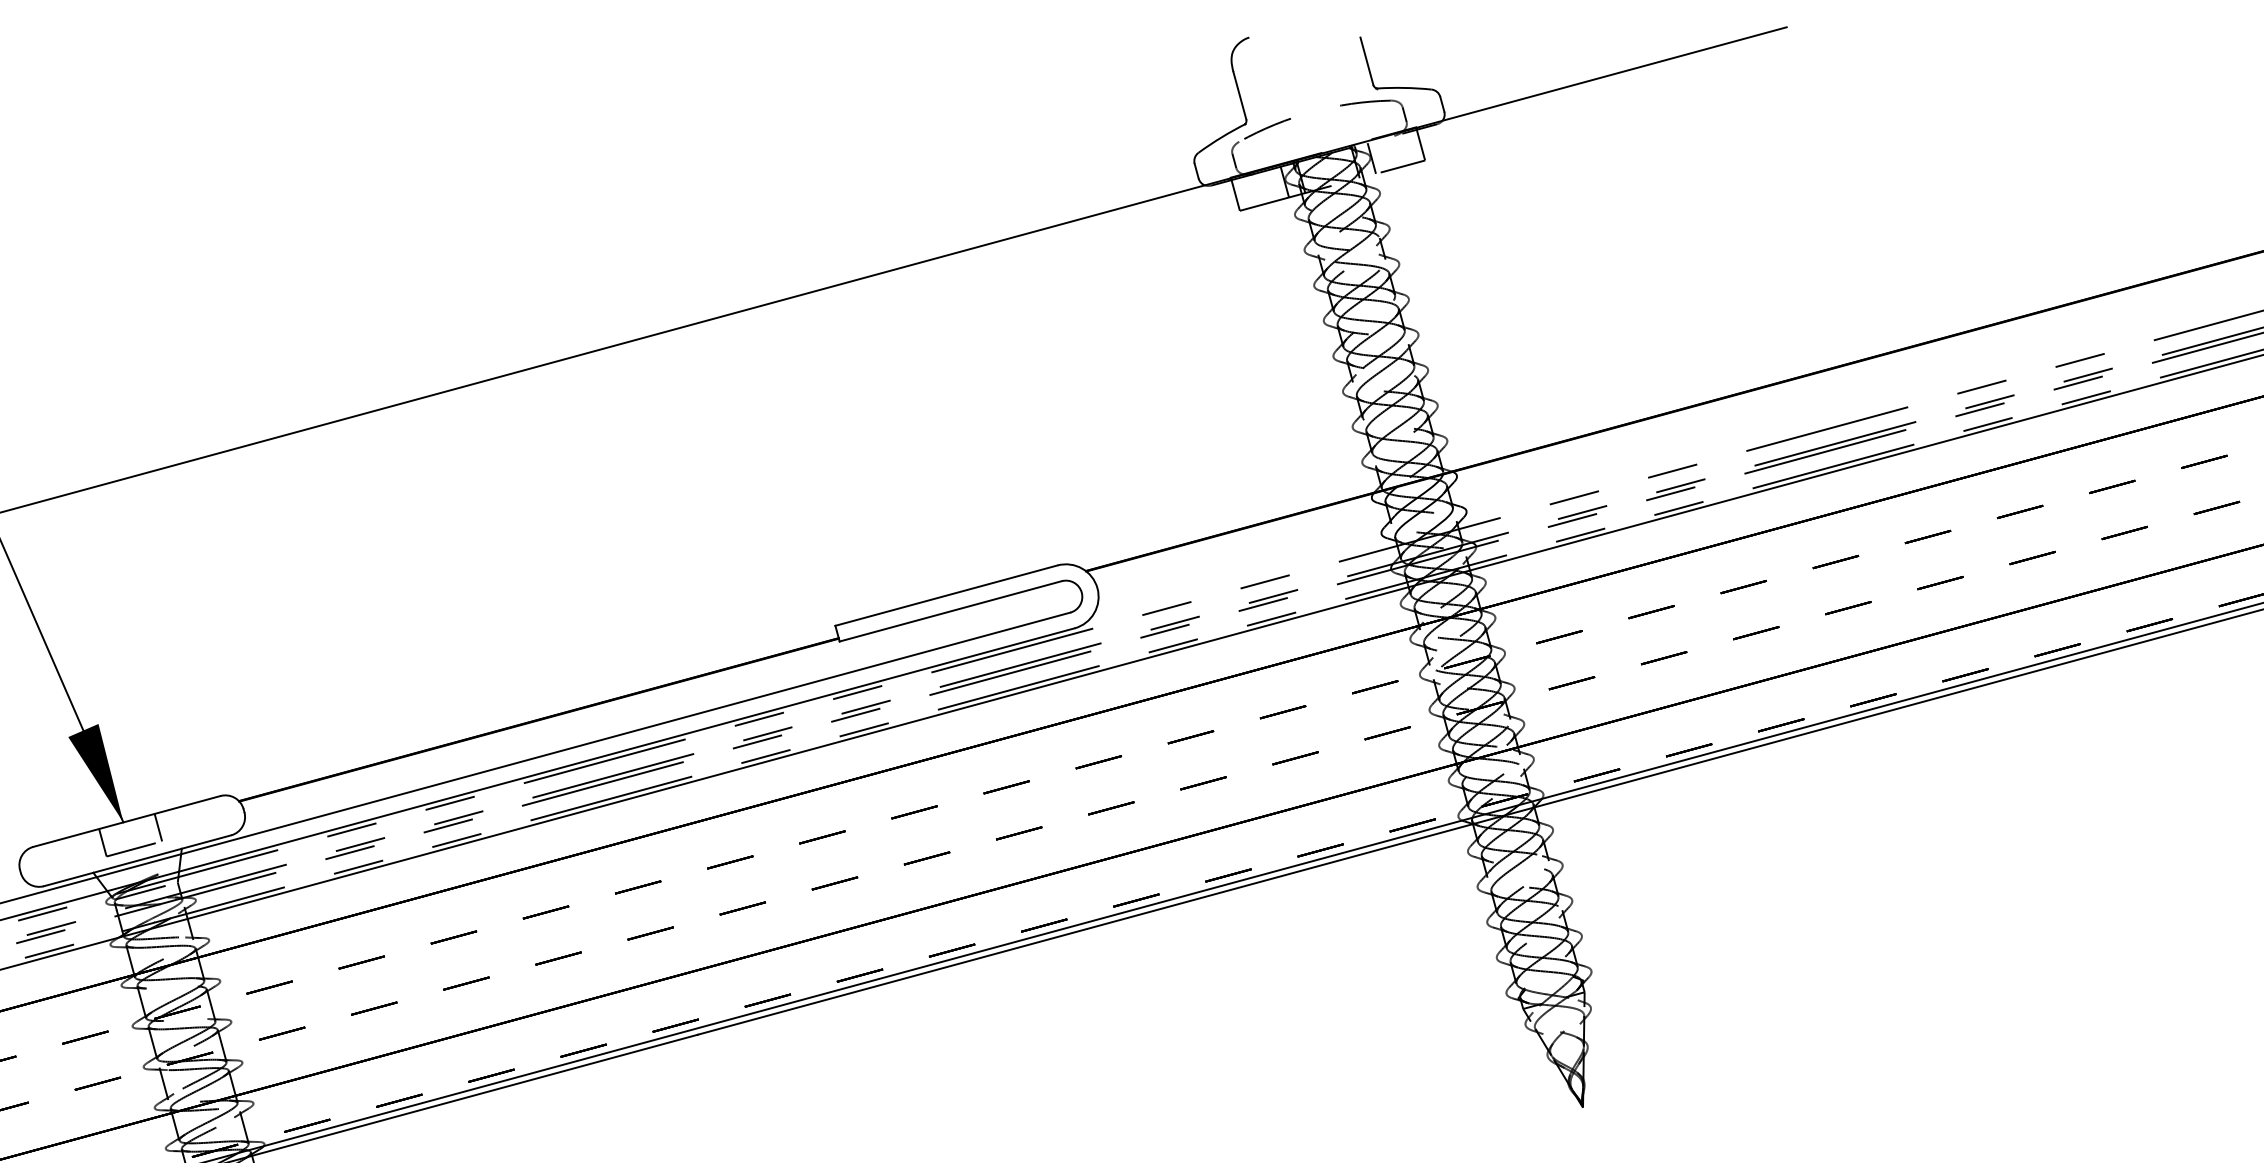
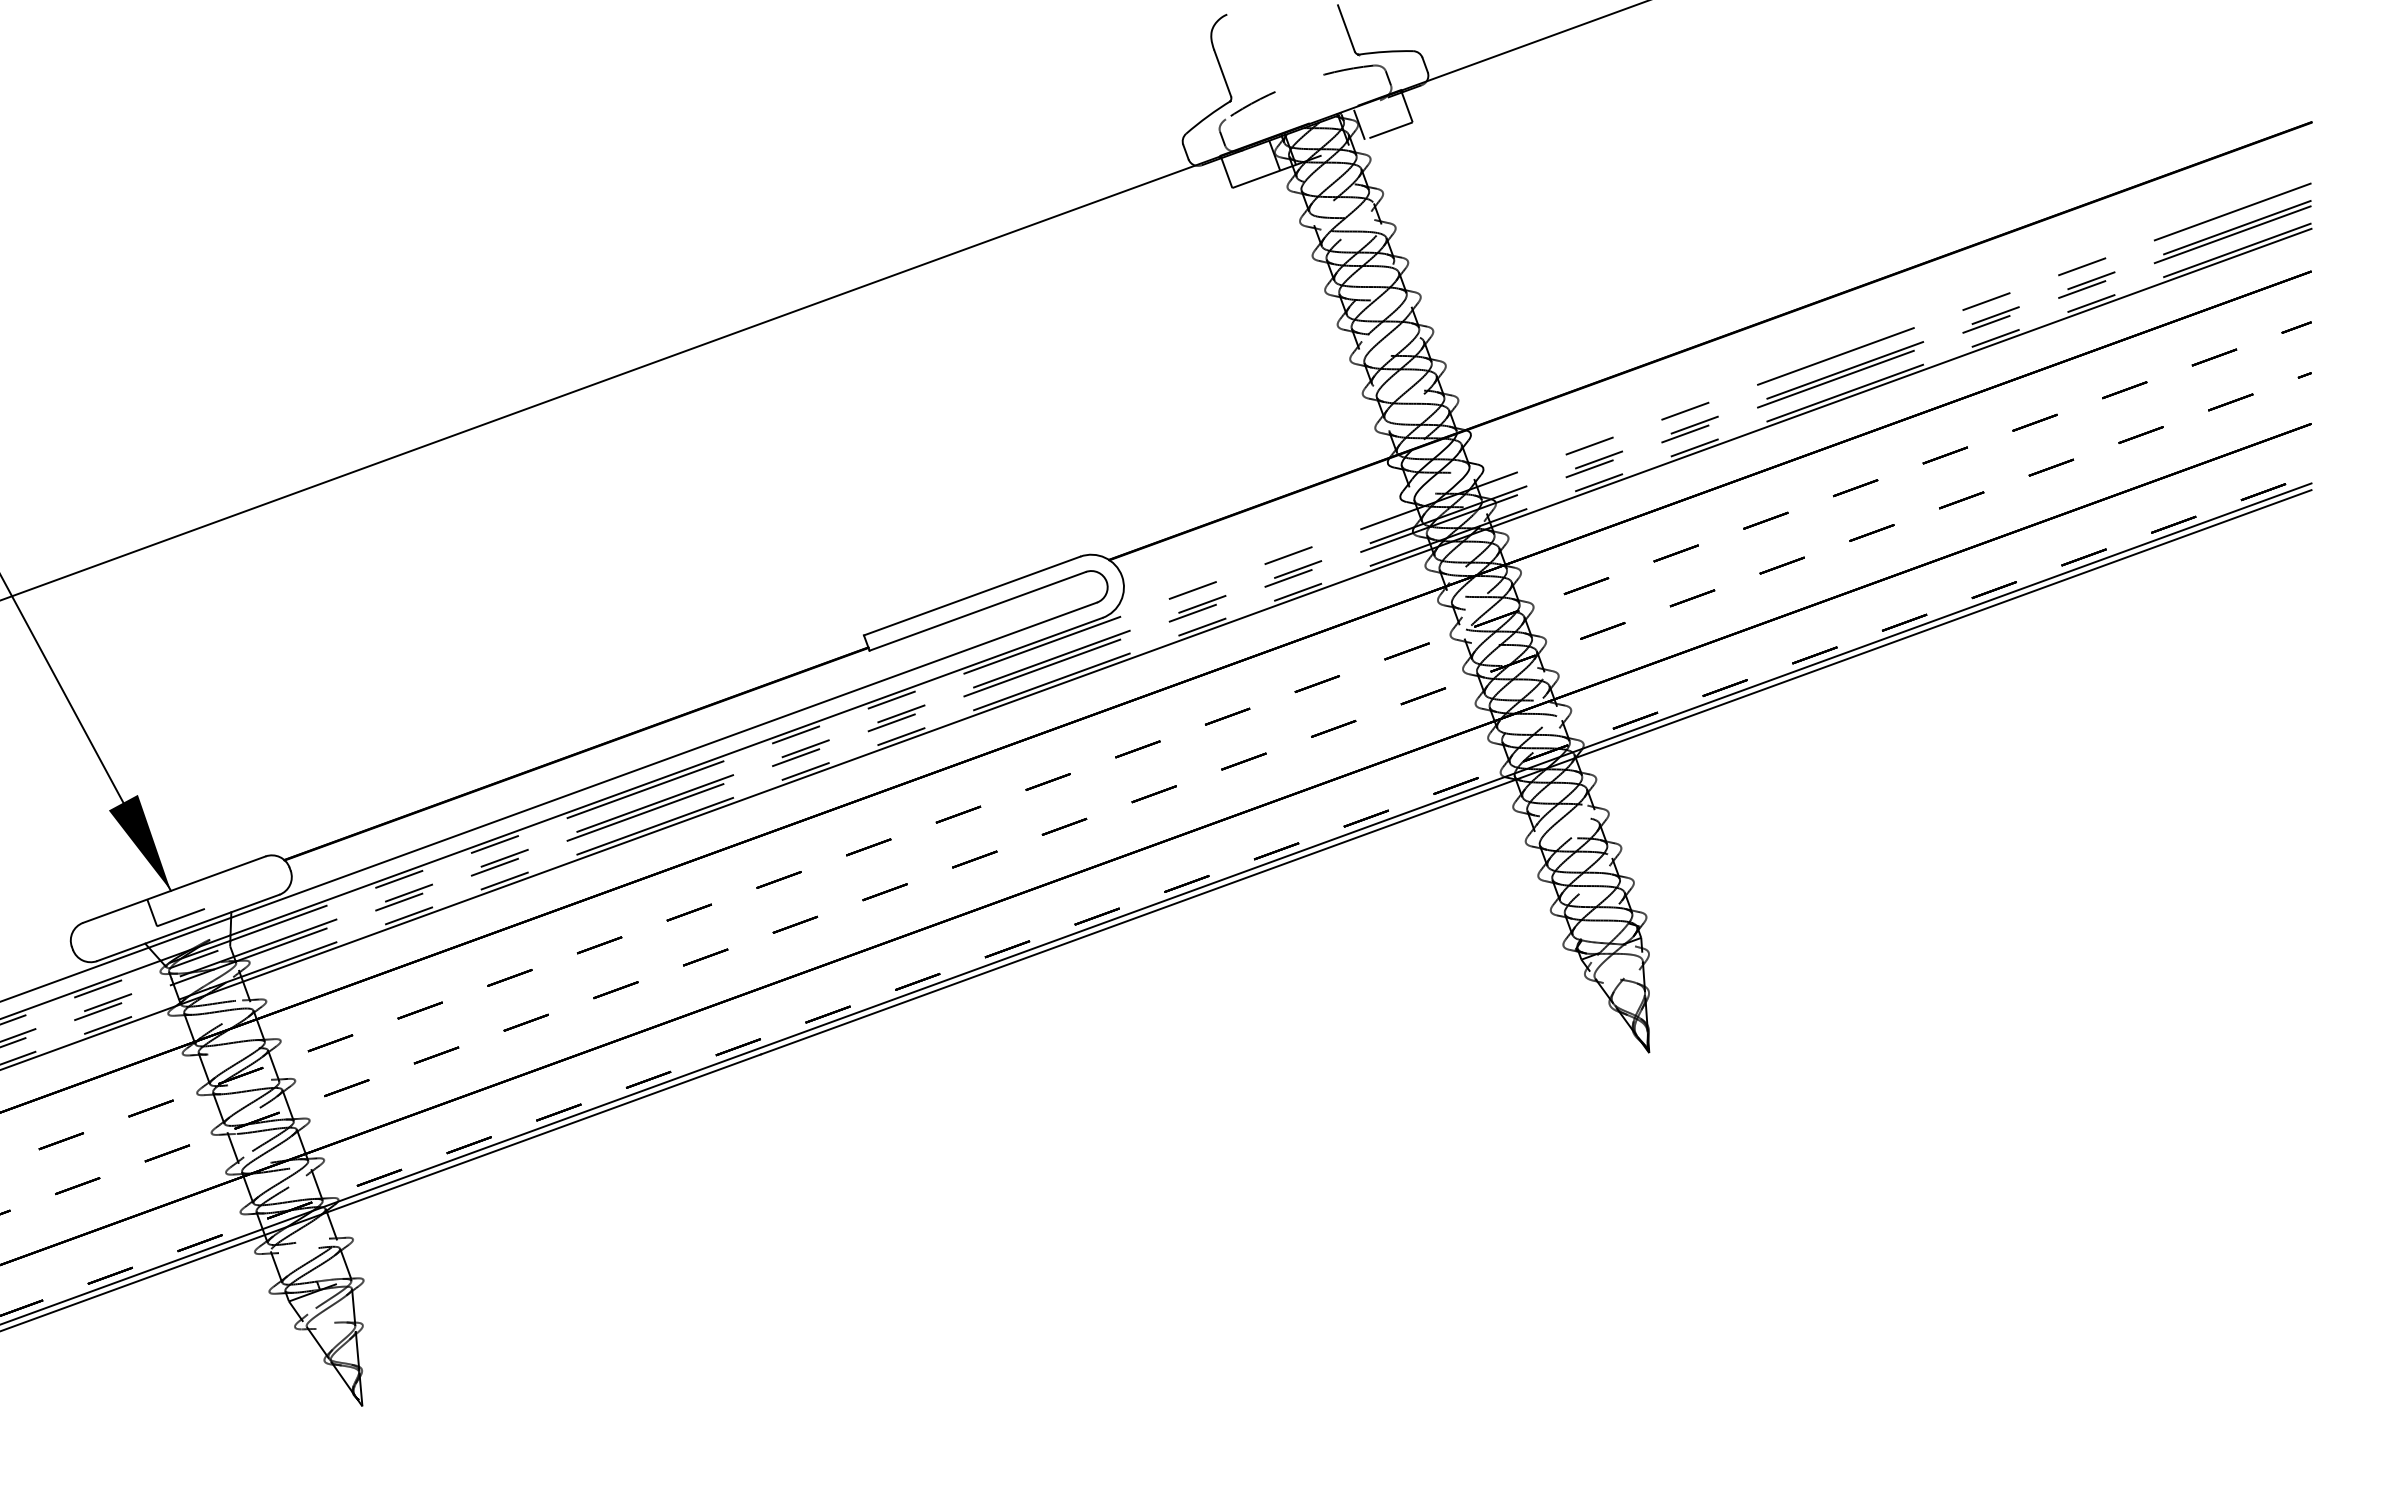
line: (158, 826) -> (206, 892), removed

